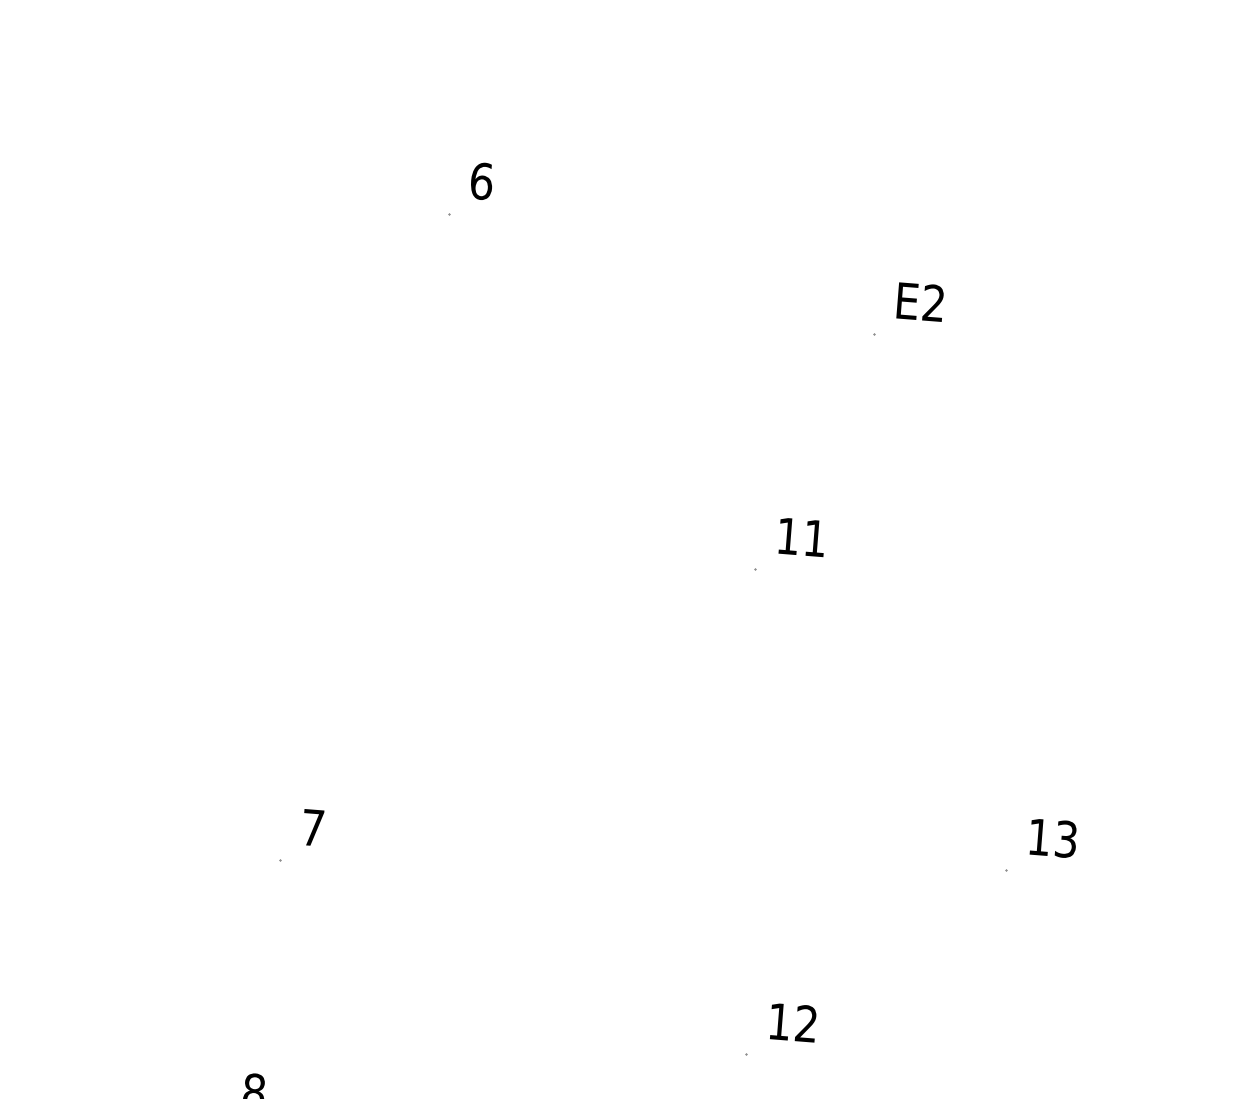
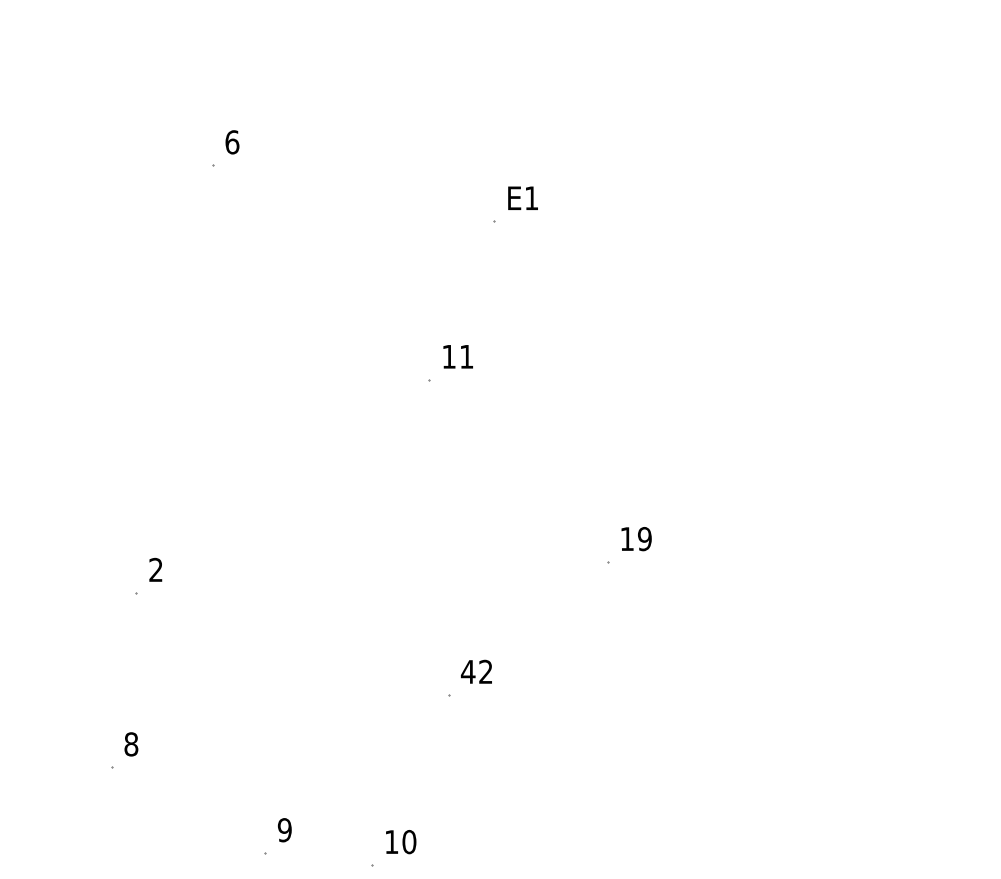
text: (933, 301) -> (531, 197), E2 -> E1
text: (312, 826) -> (155, 569), 7 -> 2
text: (1065, 839) -> (644, 539), 13 -> 19
text: (778, 1020) -> (467, 671), 12 -> 42

